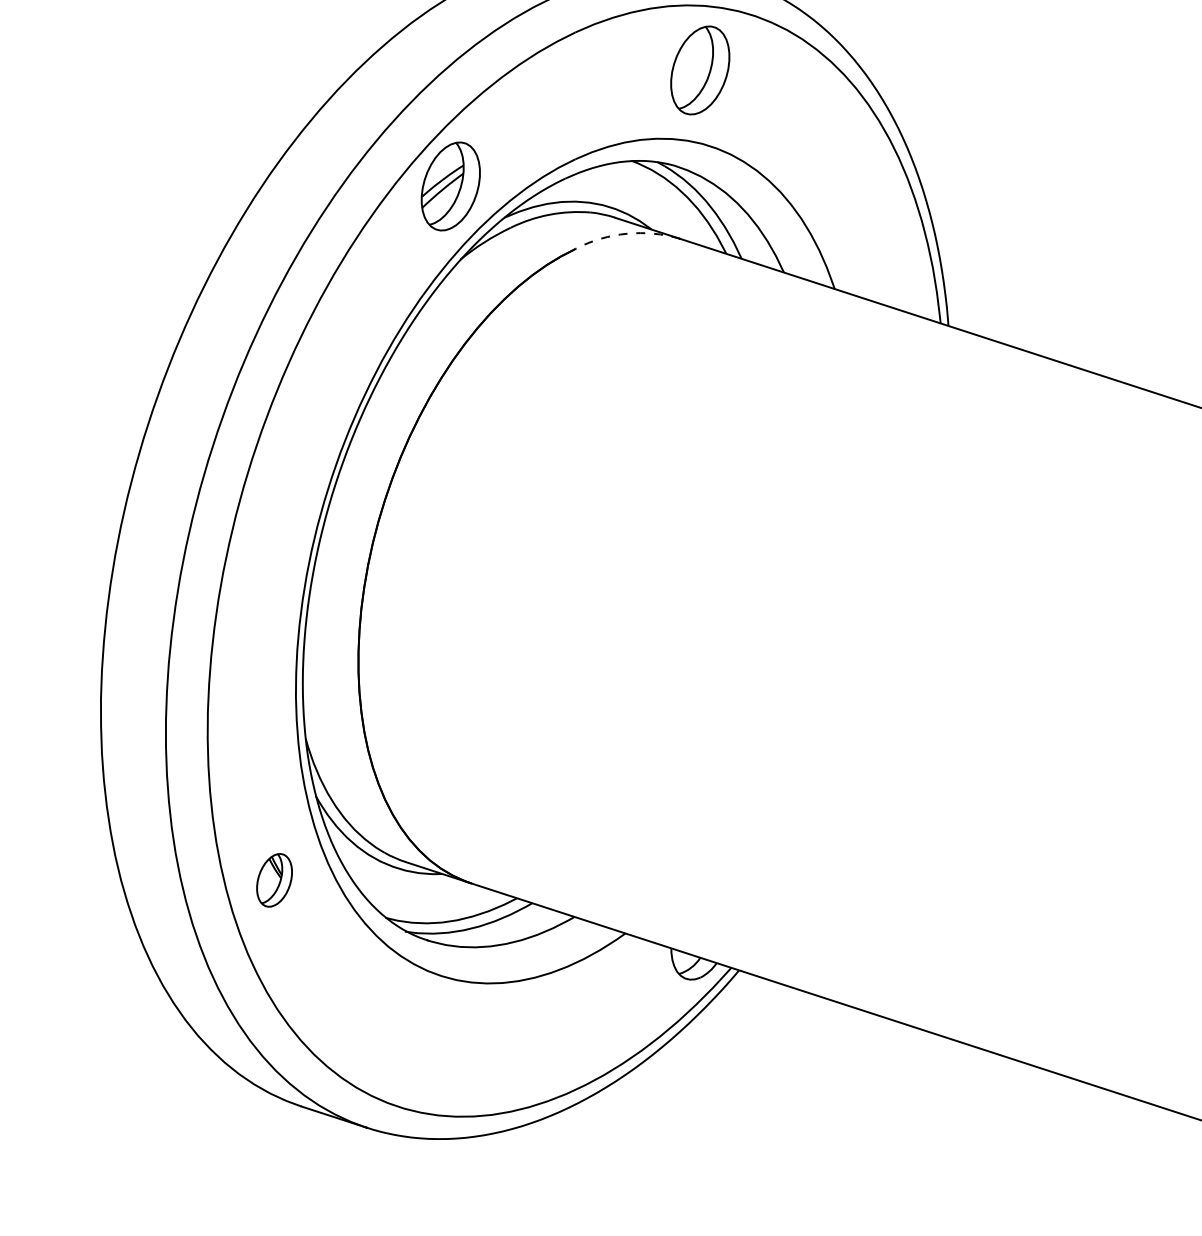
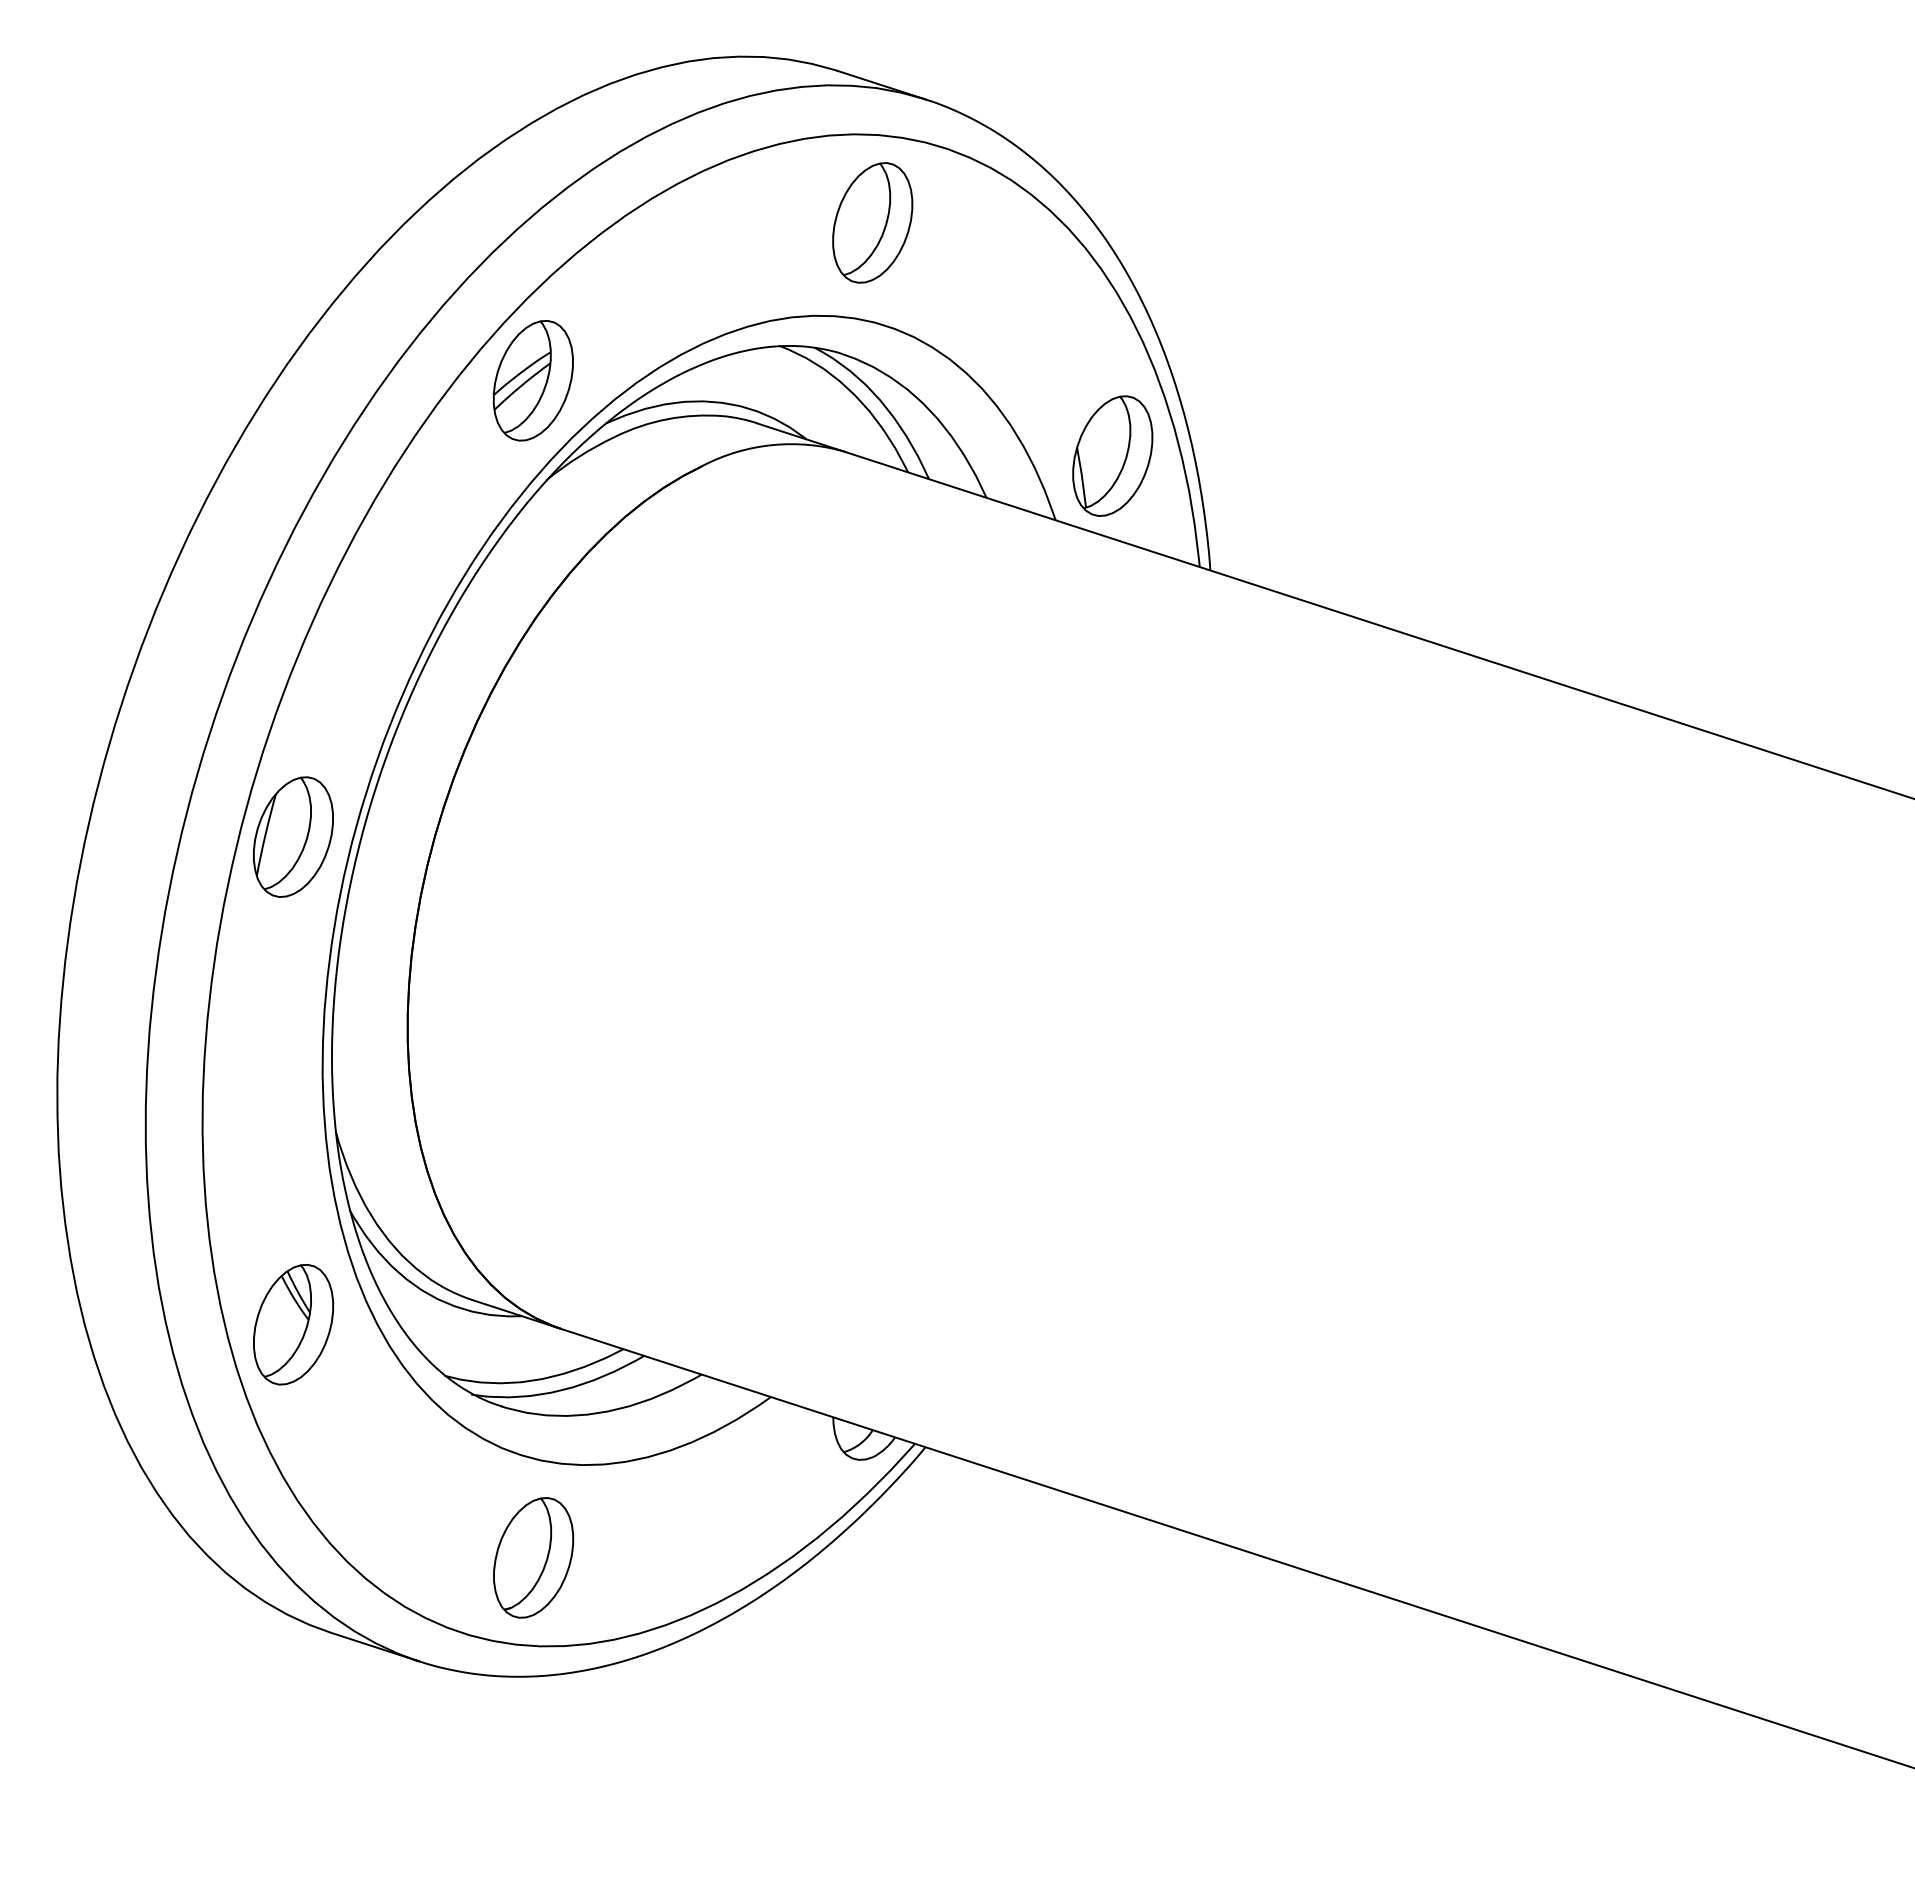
arc: (626, 234) -> (772, 445), dashed -> solid
part: (876, 241) -> (1112, 455), added
part: (274, 521) -> (293, 836), added
part: (274, 880) -> (293, 1324), size x1.67
part: (450, 1051) -> (533, 1557), added

